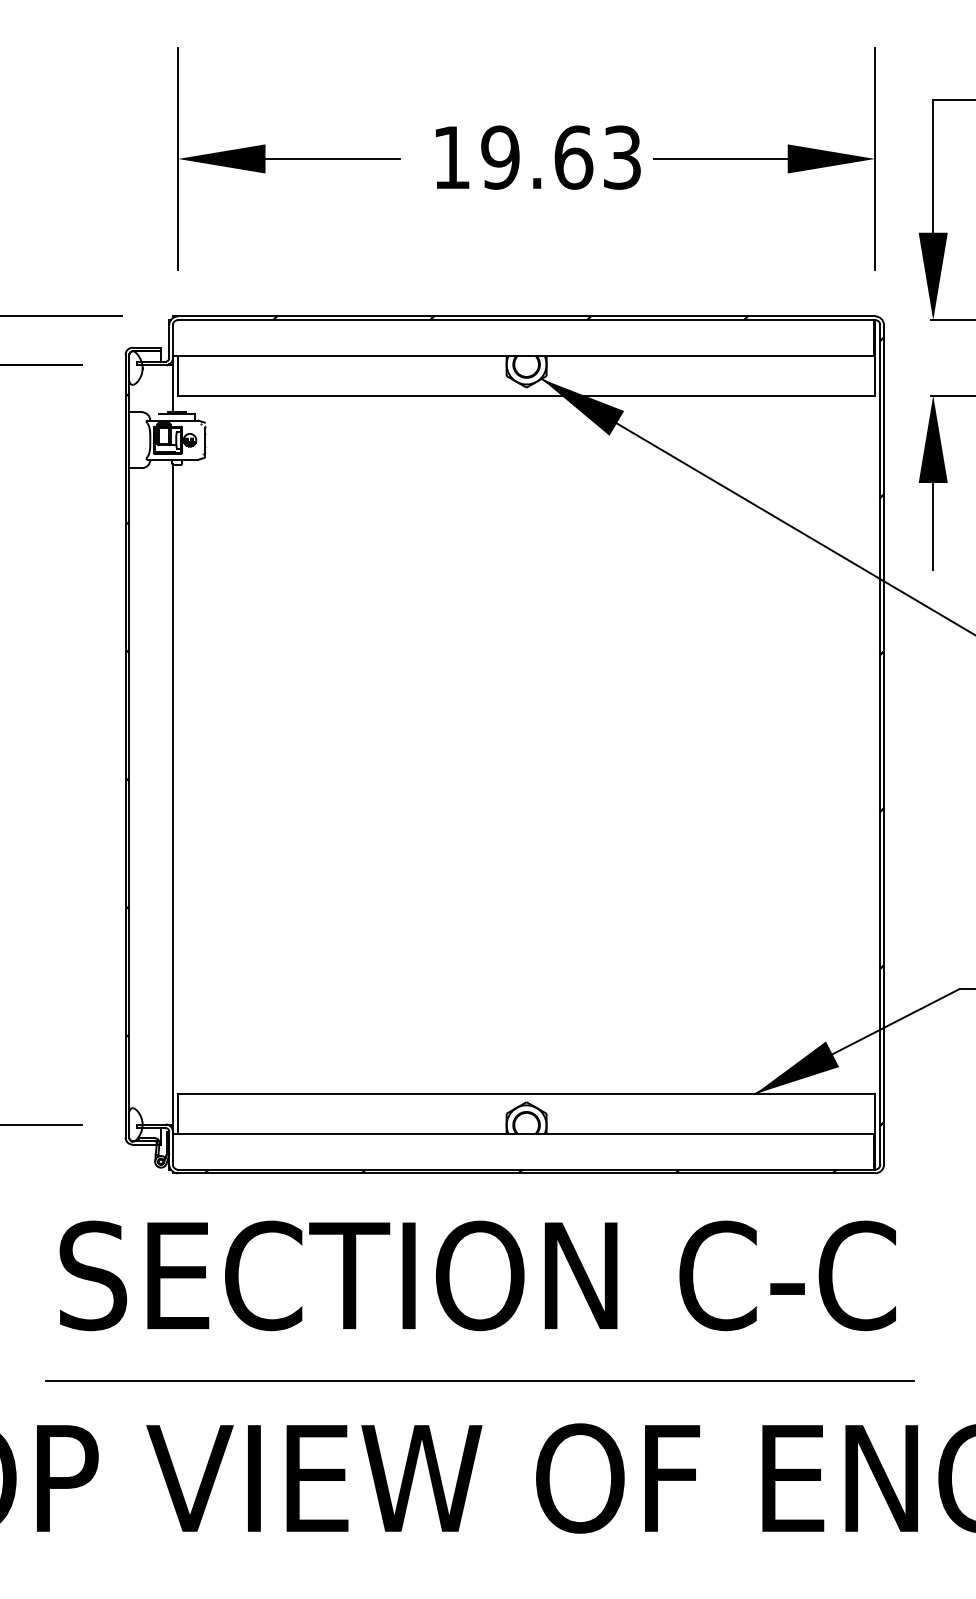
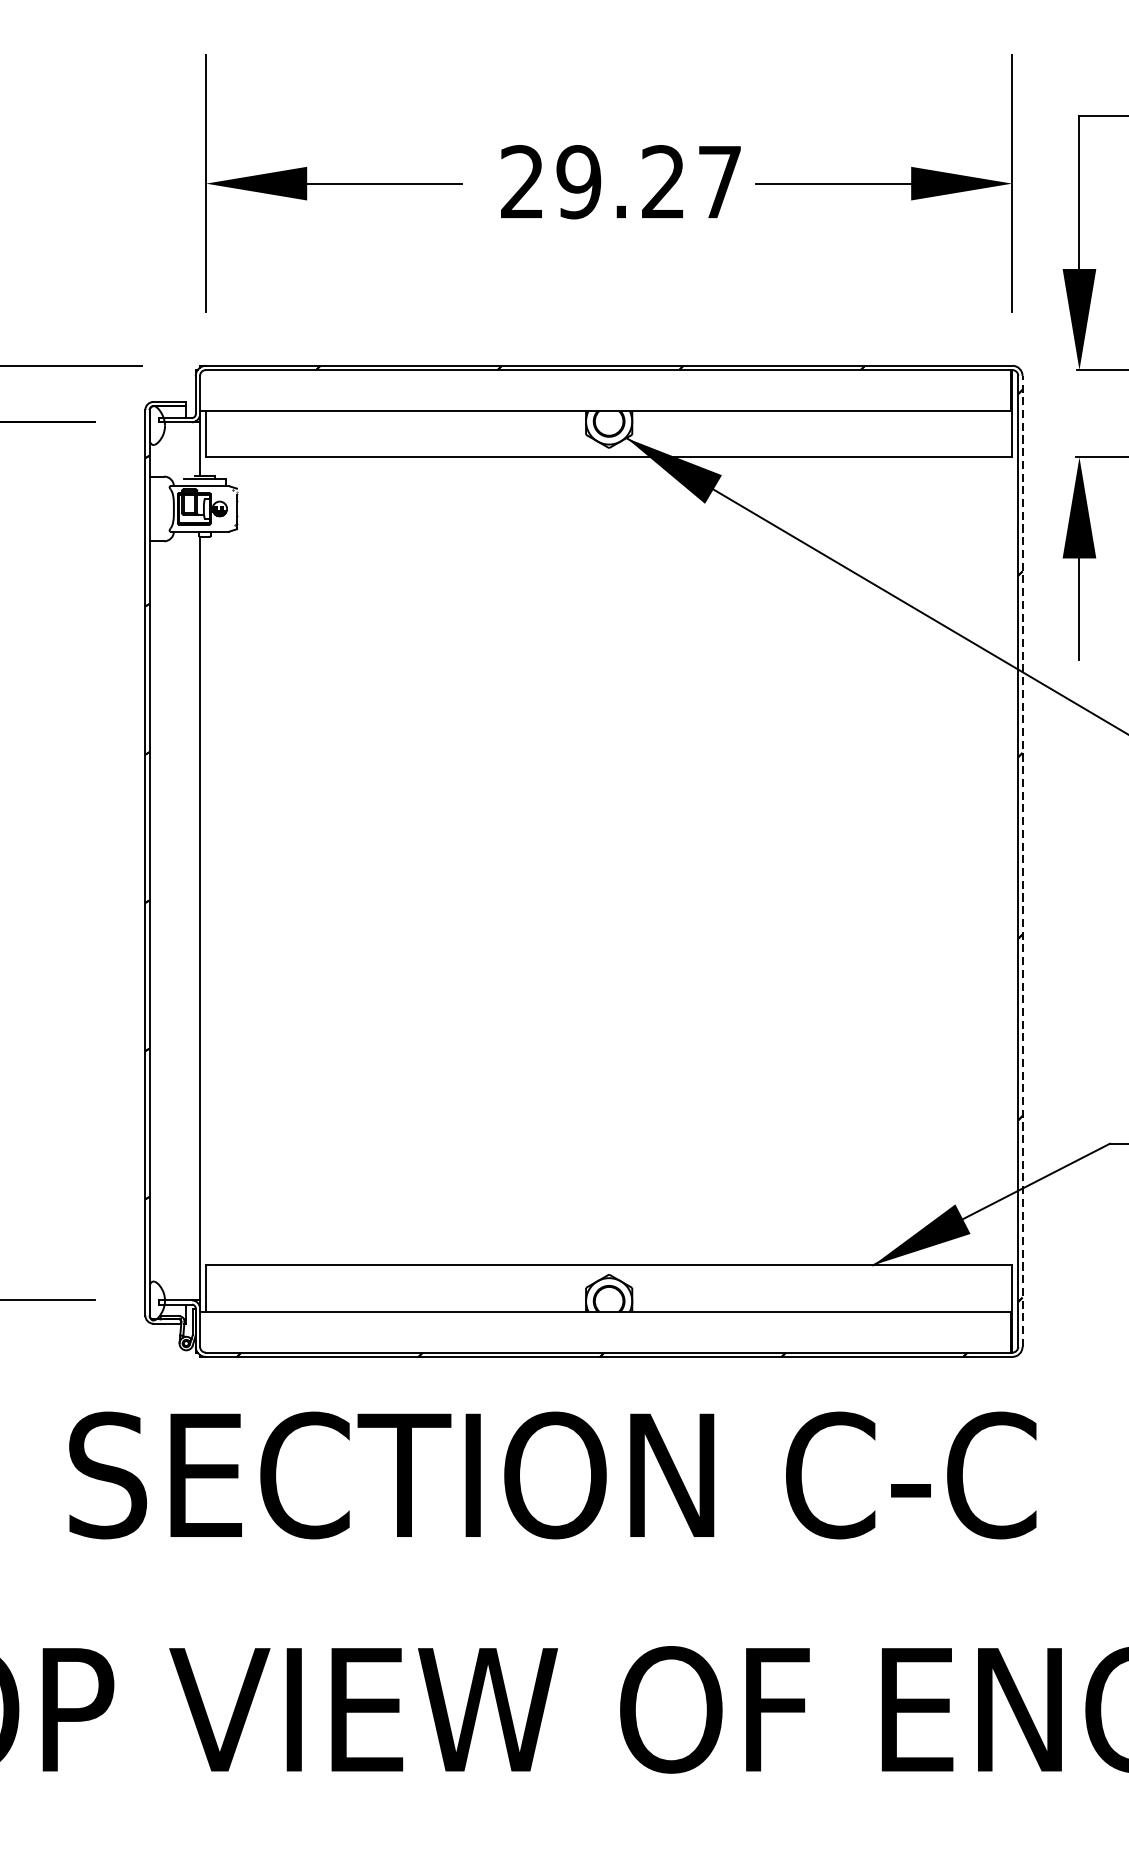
text: (536, 157) -> (620, 181), 19.63 -> 29.27
line: (884, 744) -> (1023, 860), solid -> dashed
line: (479, 1381) -> (554, 1597), removed

